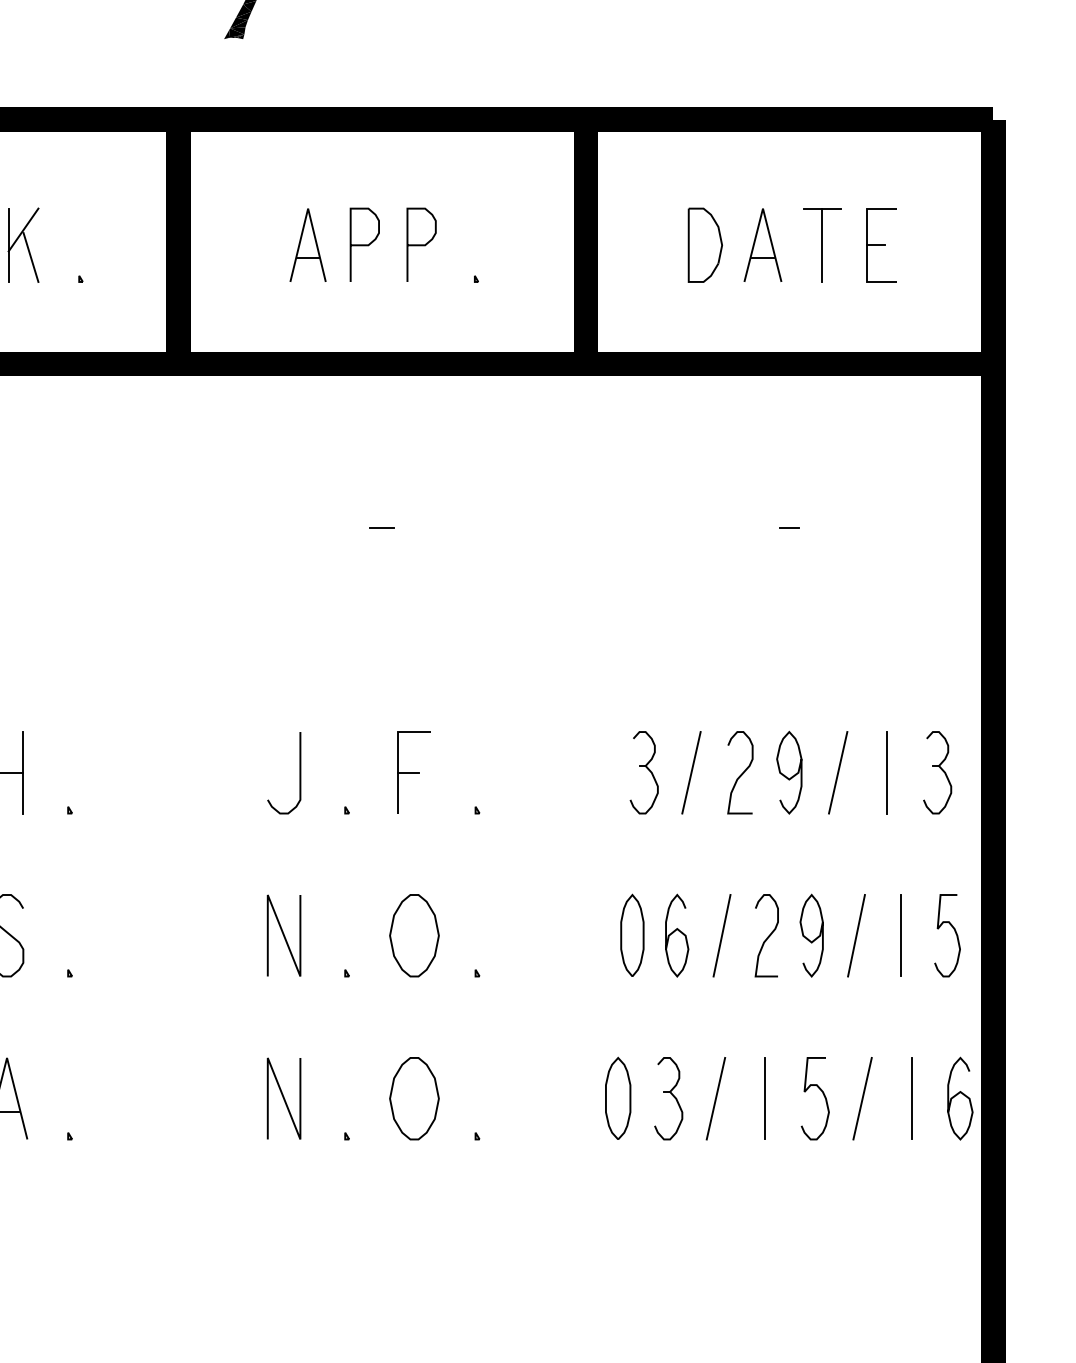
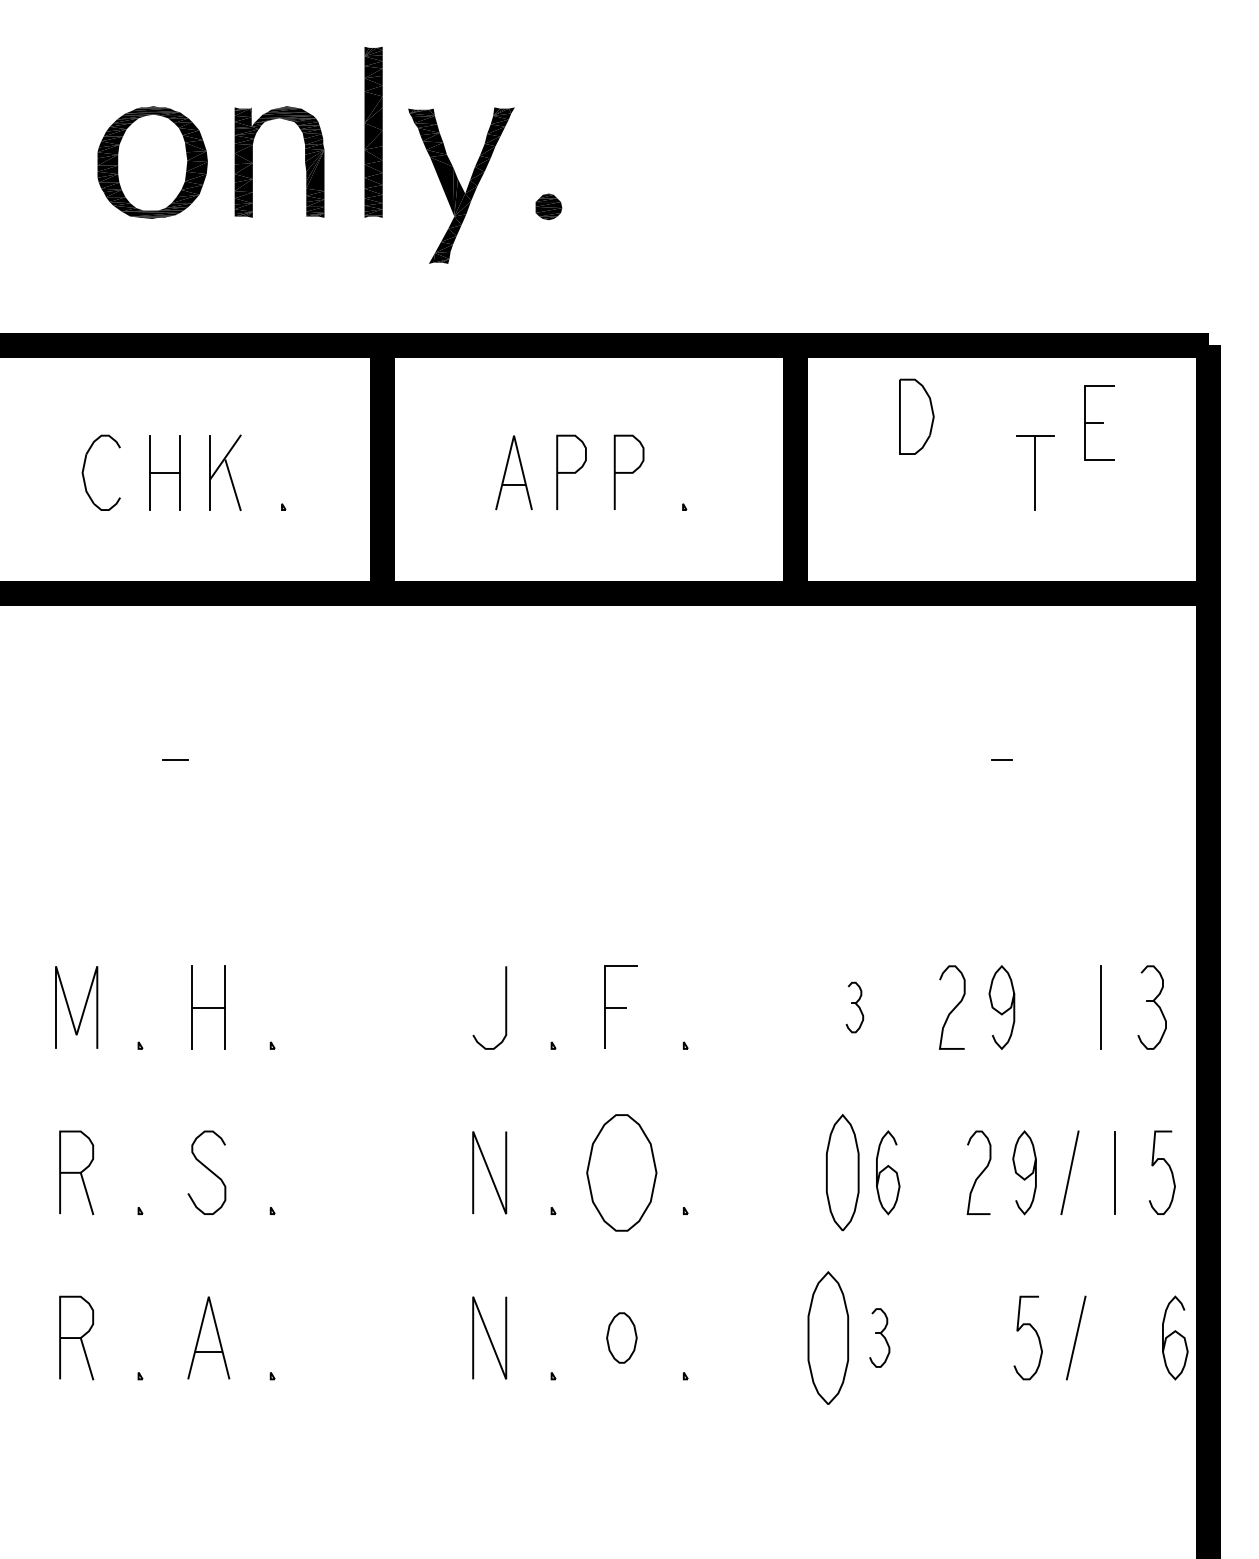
part: (705, 244) -> (916, 416), moved
part: (762, 244) -> (974, 472), removed
part: (881, 244) -> (1099, 422), moved
line: (381, 528) -> (588, 759), removed
part: (643, 772) -> (854, 1007), size x0.6
line: (691, 772) -> (902, 1007), removed
line: (838, 772) -> (1051, 1007), removed
part: (414, 935) -> (621, 1172), size x1.4
part: (632, 935) -> (842, 1172), size x1.4
line: (721, 935) -> (933, 1172), removed
part: (414, 1098) -> (621, 1337), size x0.6
part: (618, 1098) -> (828, 1337), size x1.6
part: (668, 1098) -> (879, 1337), size x0.7
line: (715, 1098) -> (927, 1337), removed
line: (765, 1098) -> (977, 1337), removed
line: (911, 1098) -> (1125, 1337), removed

